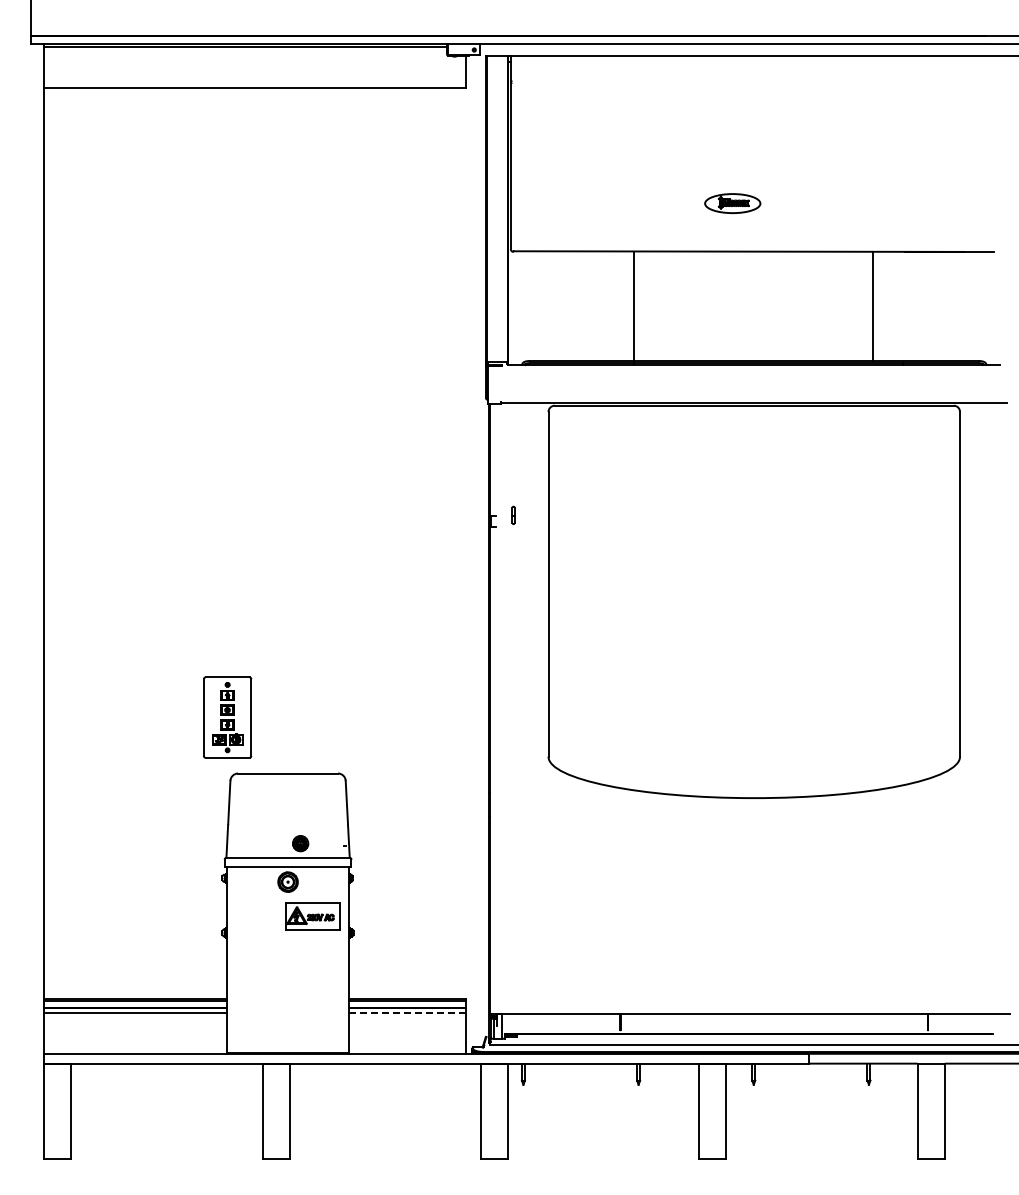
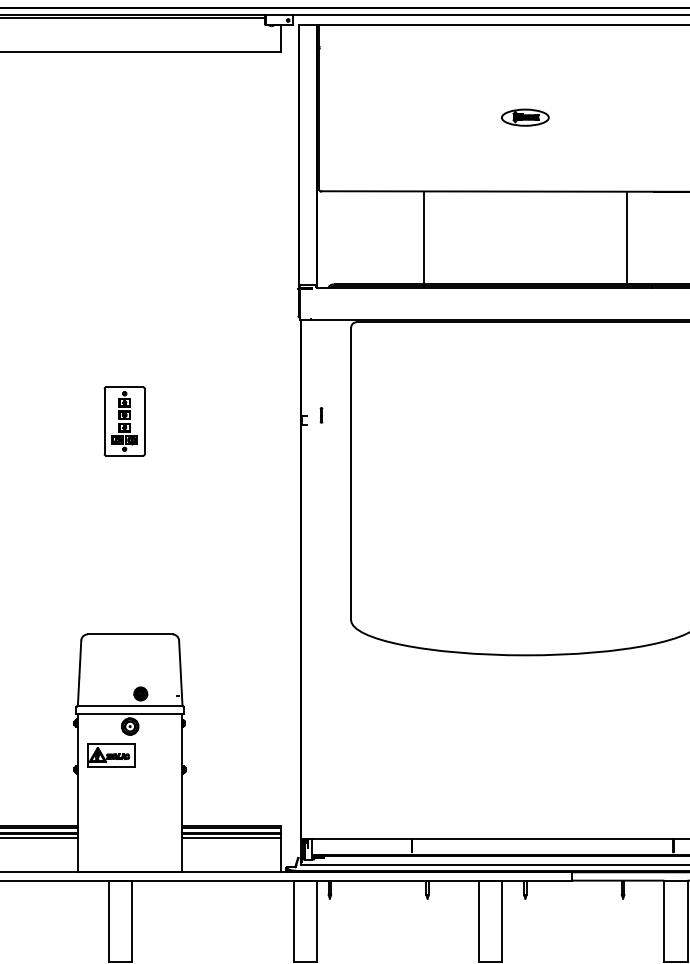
part: (732, 203) -> (525, 117), moved
part: (227, 717) -> (124, 421), moved
part: (312, 916) -> (111, 755), moved
line: (408, 1012) -> (232, 837), dashed -> solid

